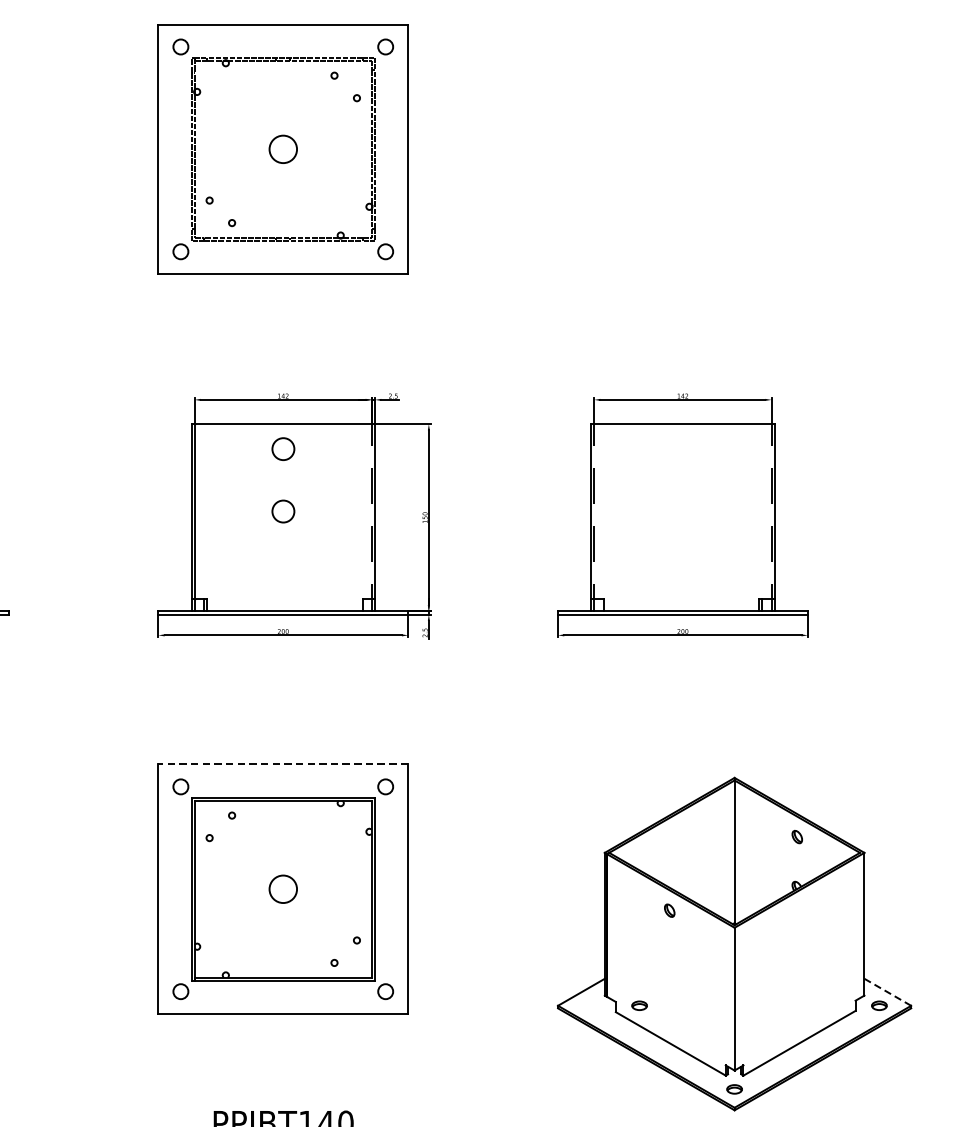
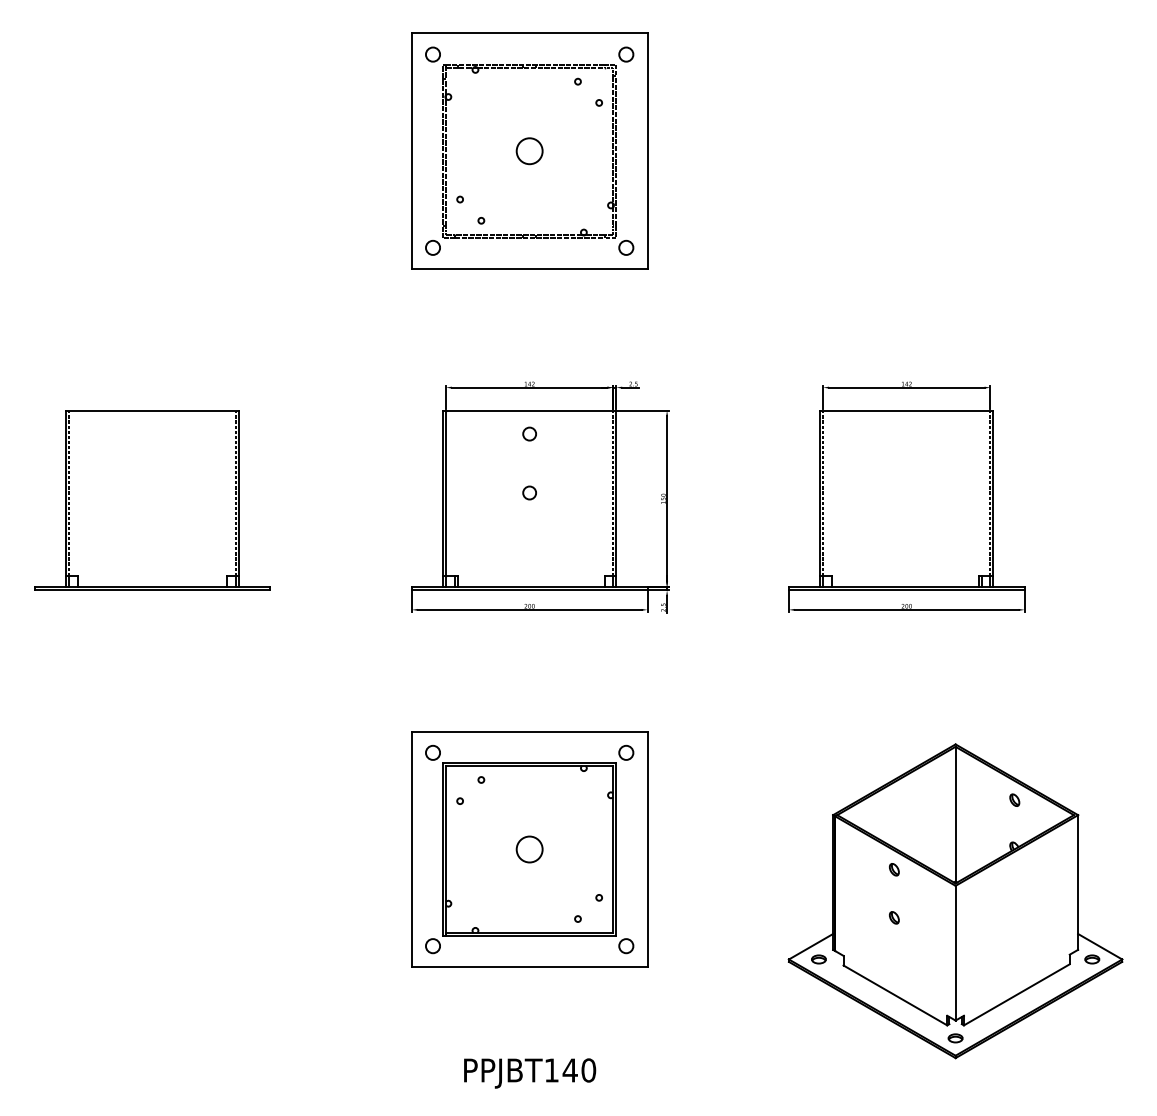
circle: (283, 448) -> (529, 433), size x0.62
circle: (283, 510) -> (529, 492), size x0.62
line: (283, 764) -> (529, 731), dashed -> solid
part: (669, 961) -> (894, 917), added
line: (887, 992) -> (1099, 946), dashed -> solid
part: (639, 1005) -> (818, 959), moved

